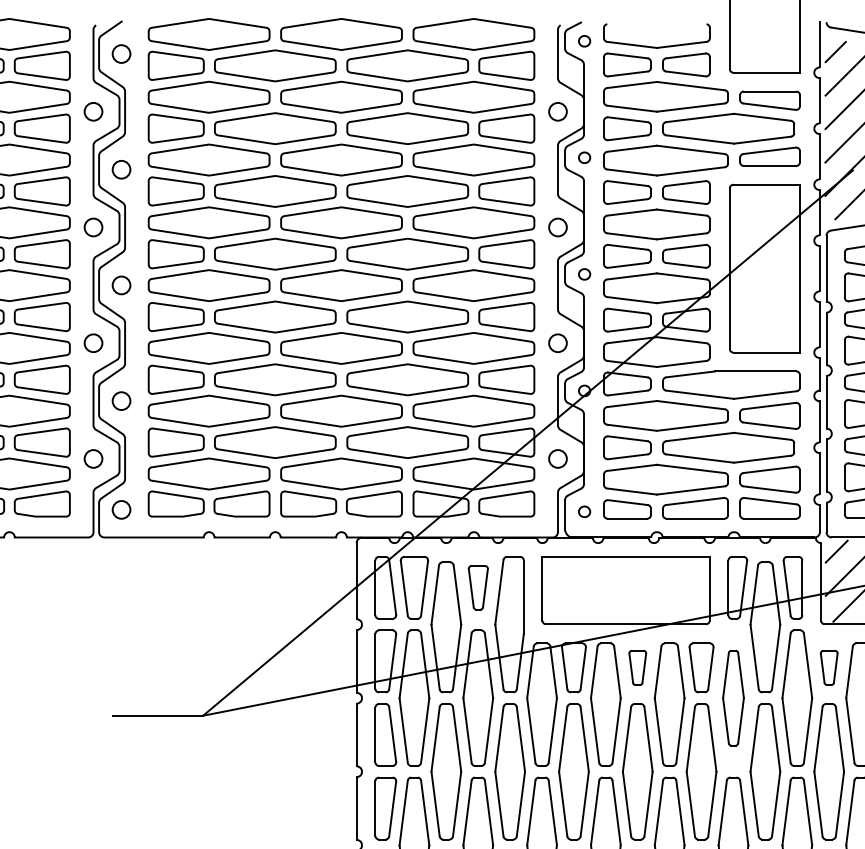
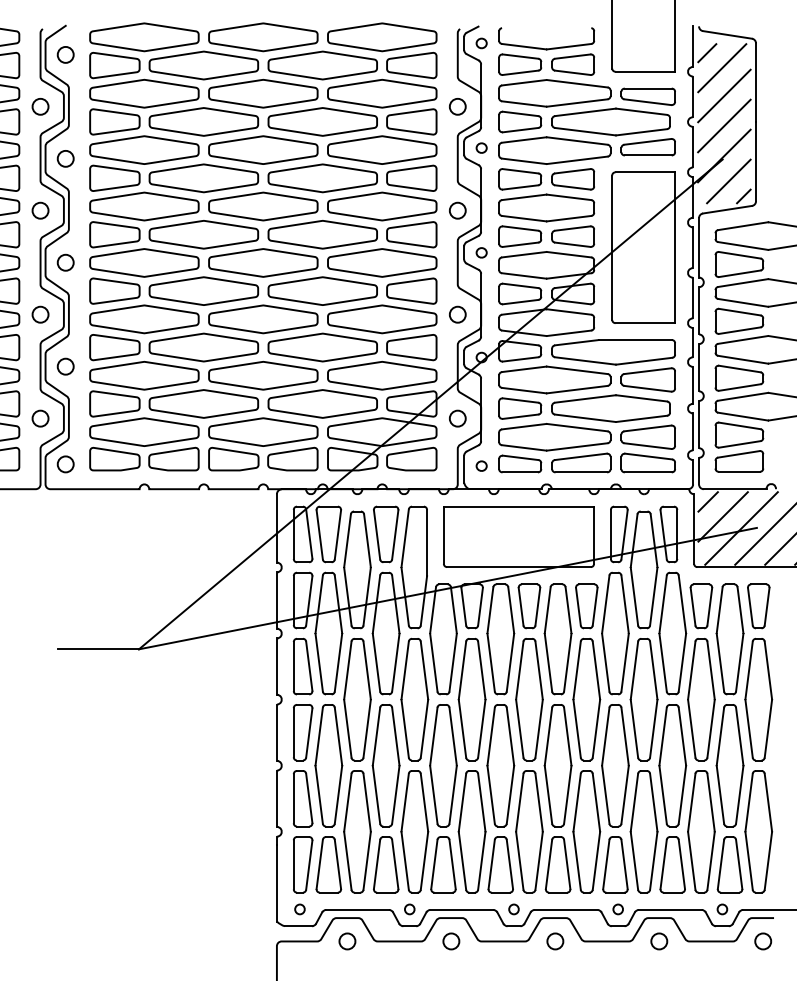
part: (478, 587) -> (386, 534), size x1.43
part: (637, 668) -> (529, 606), size x1.43
part: (829, 668) -> (701, 606), size x1.43
part: (733, 698) -> (615, 633), size x1.43

